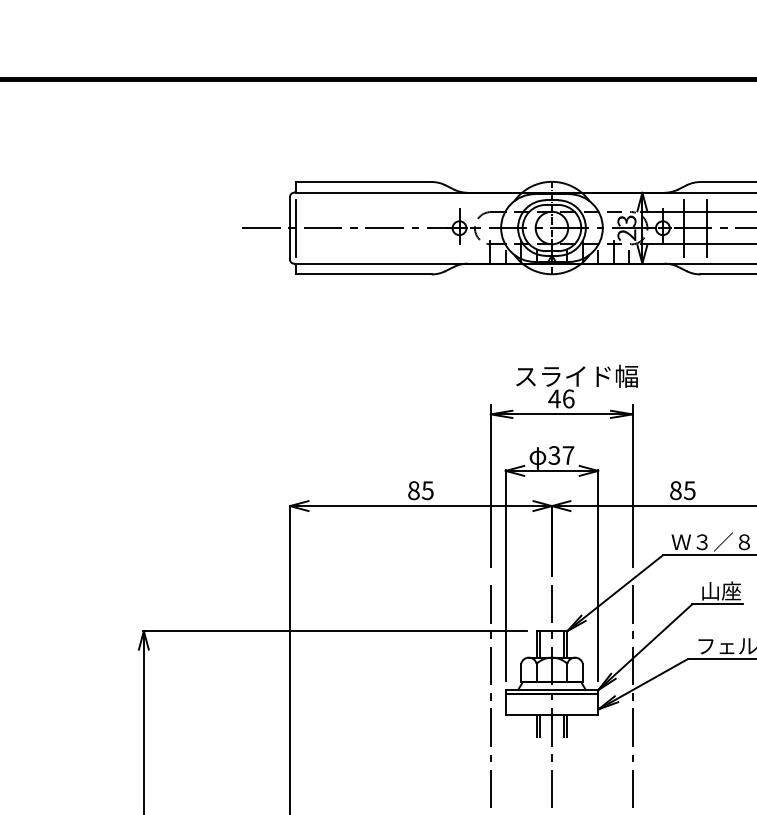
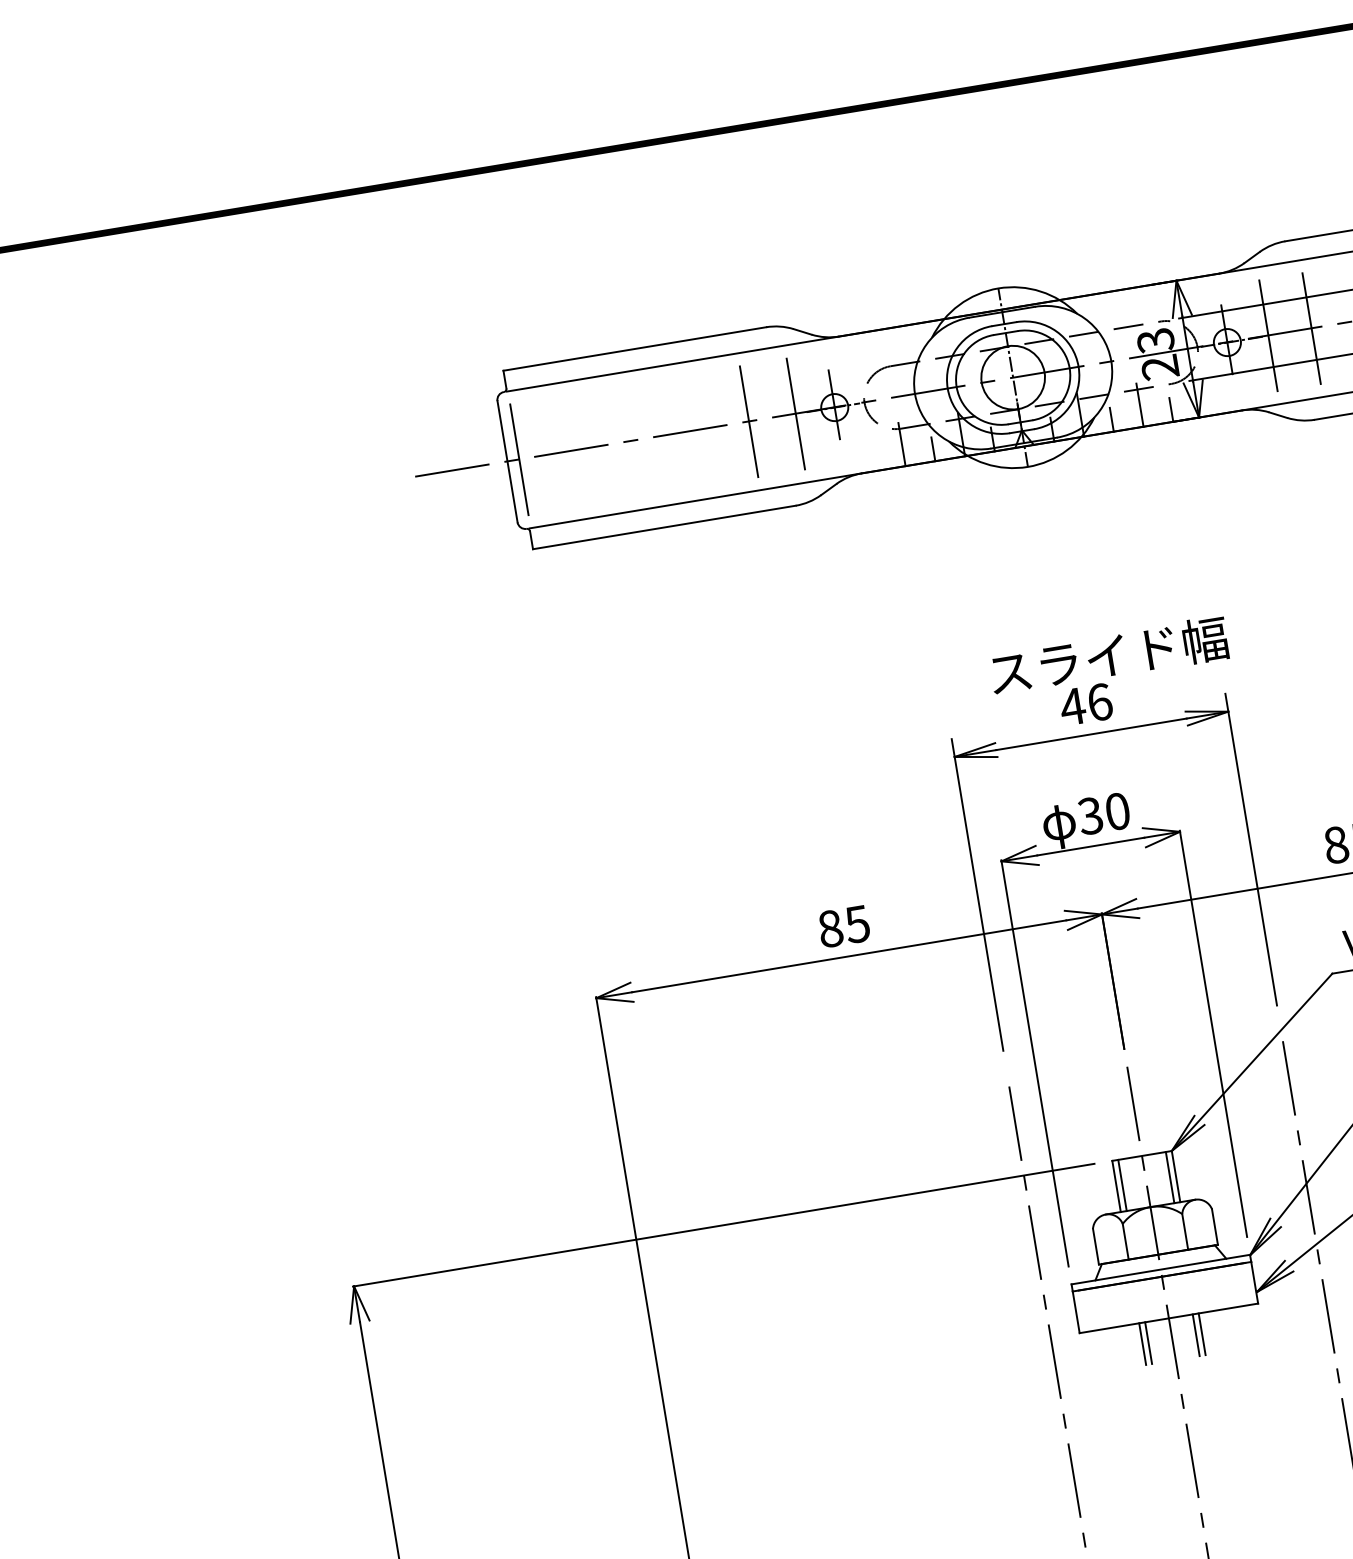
line: (415, 227) -> (749, 420), added
line: (439, 227) -> (795, 412), added
text: (568, 455) -> (1117, 811), 37 -> 30

